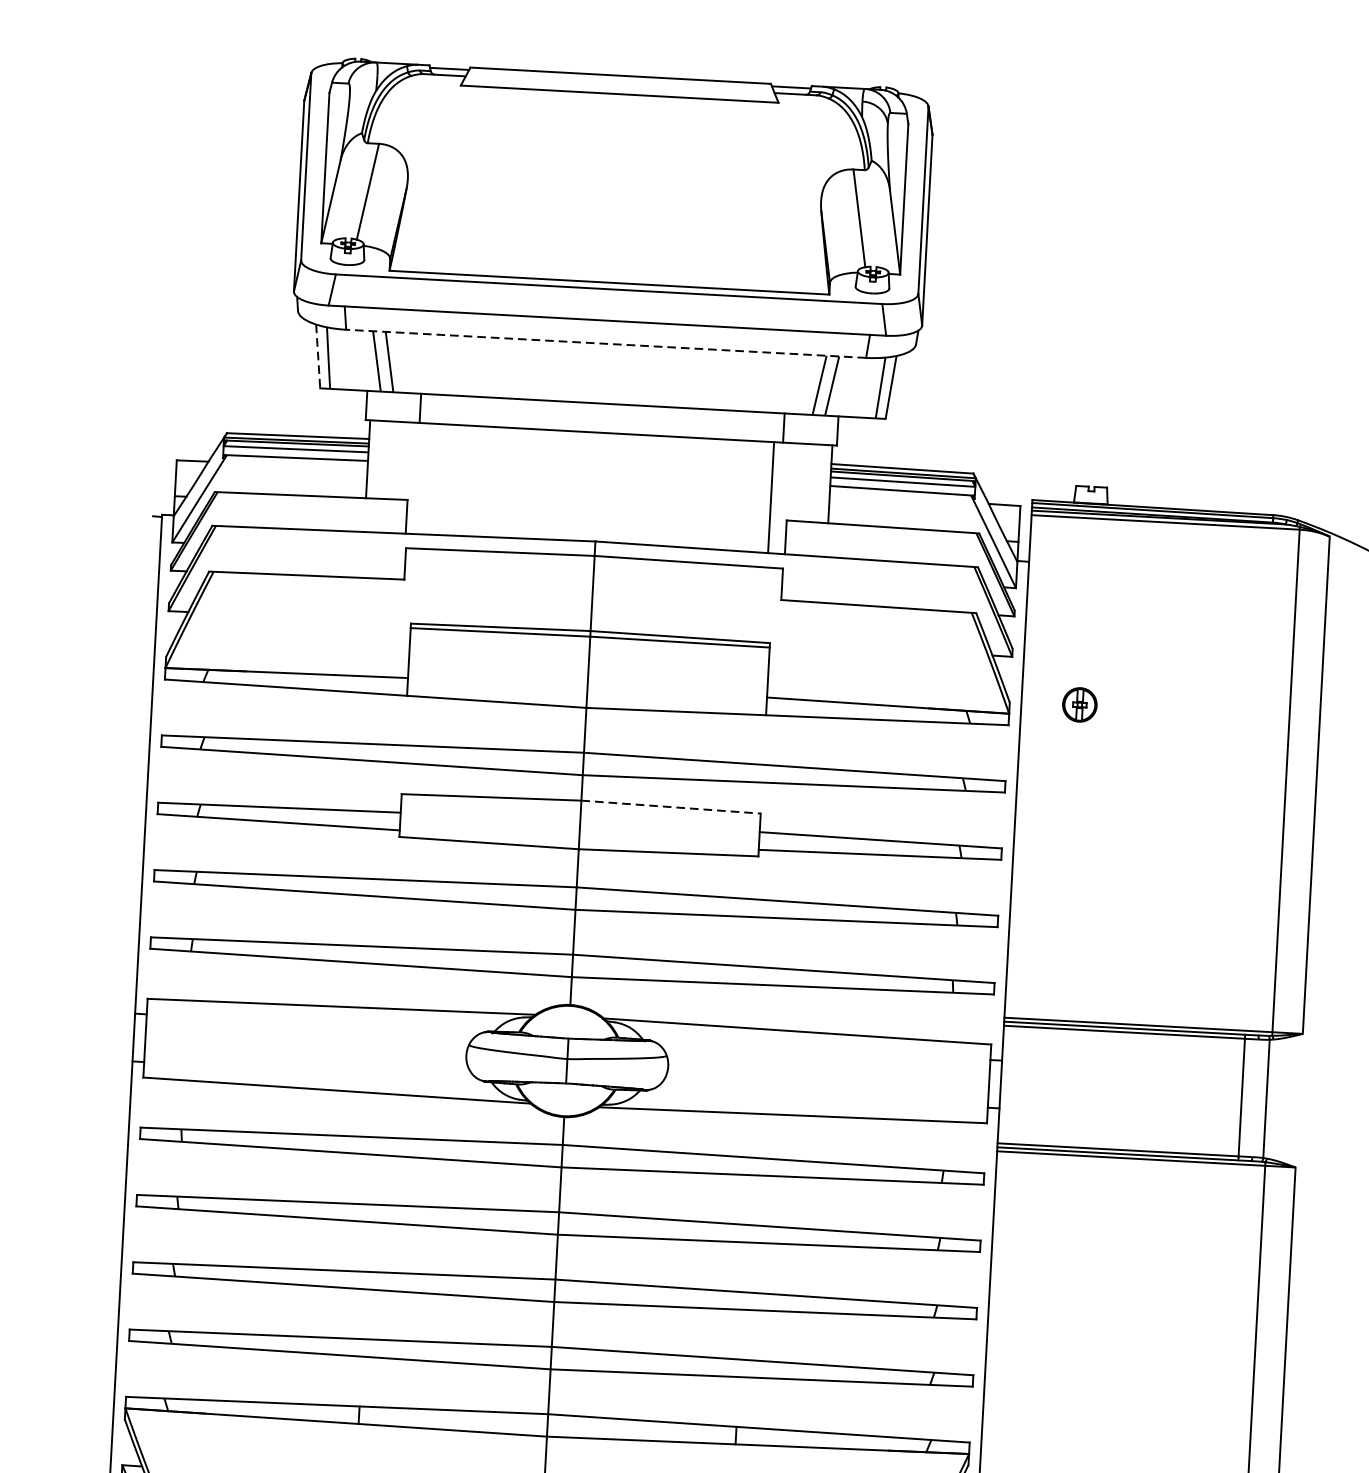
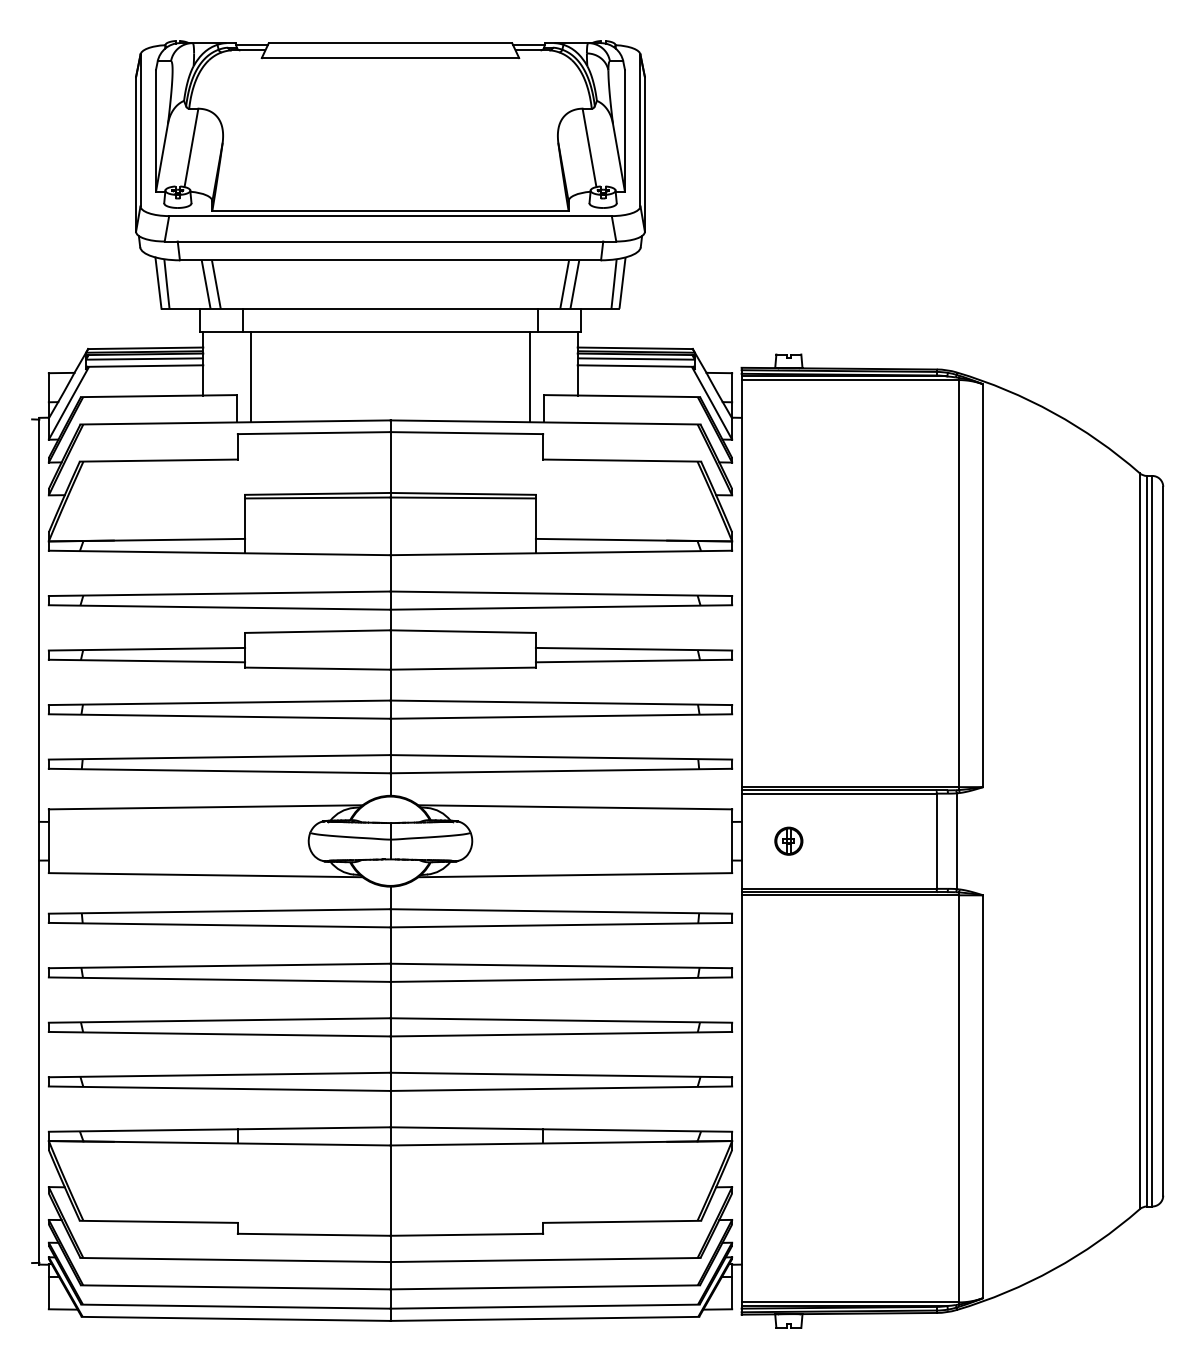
line: (606, 344) -> (390, 260), dashed -> solid
line: (318, 356) -> (158, 283), dashed -> solid
line: (425, 479) -> (250, 377), added
part: (1079, 704) -> (788, 840), moved
line: (671, 806) -> (463, 631), dashed -> solid

